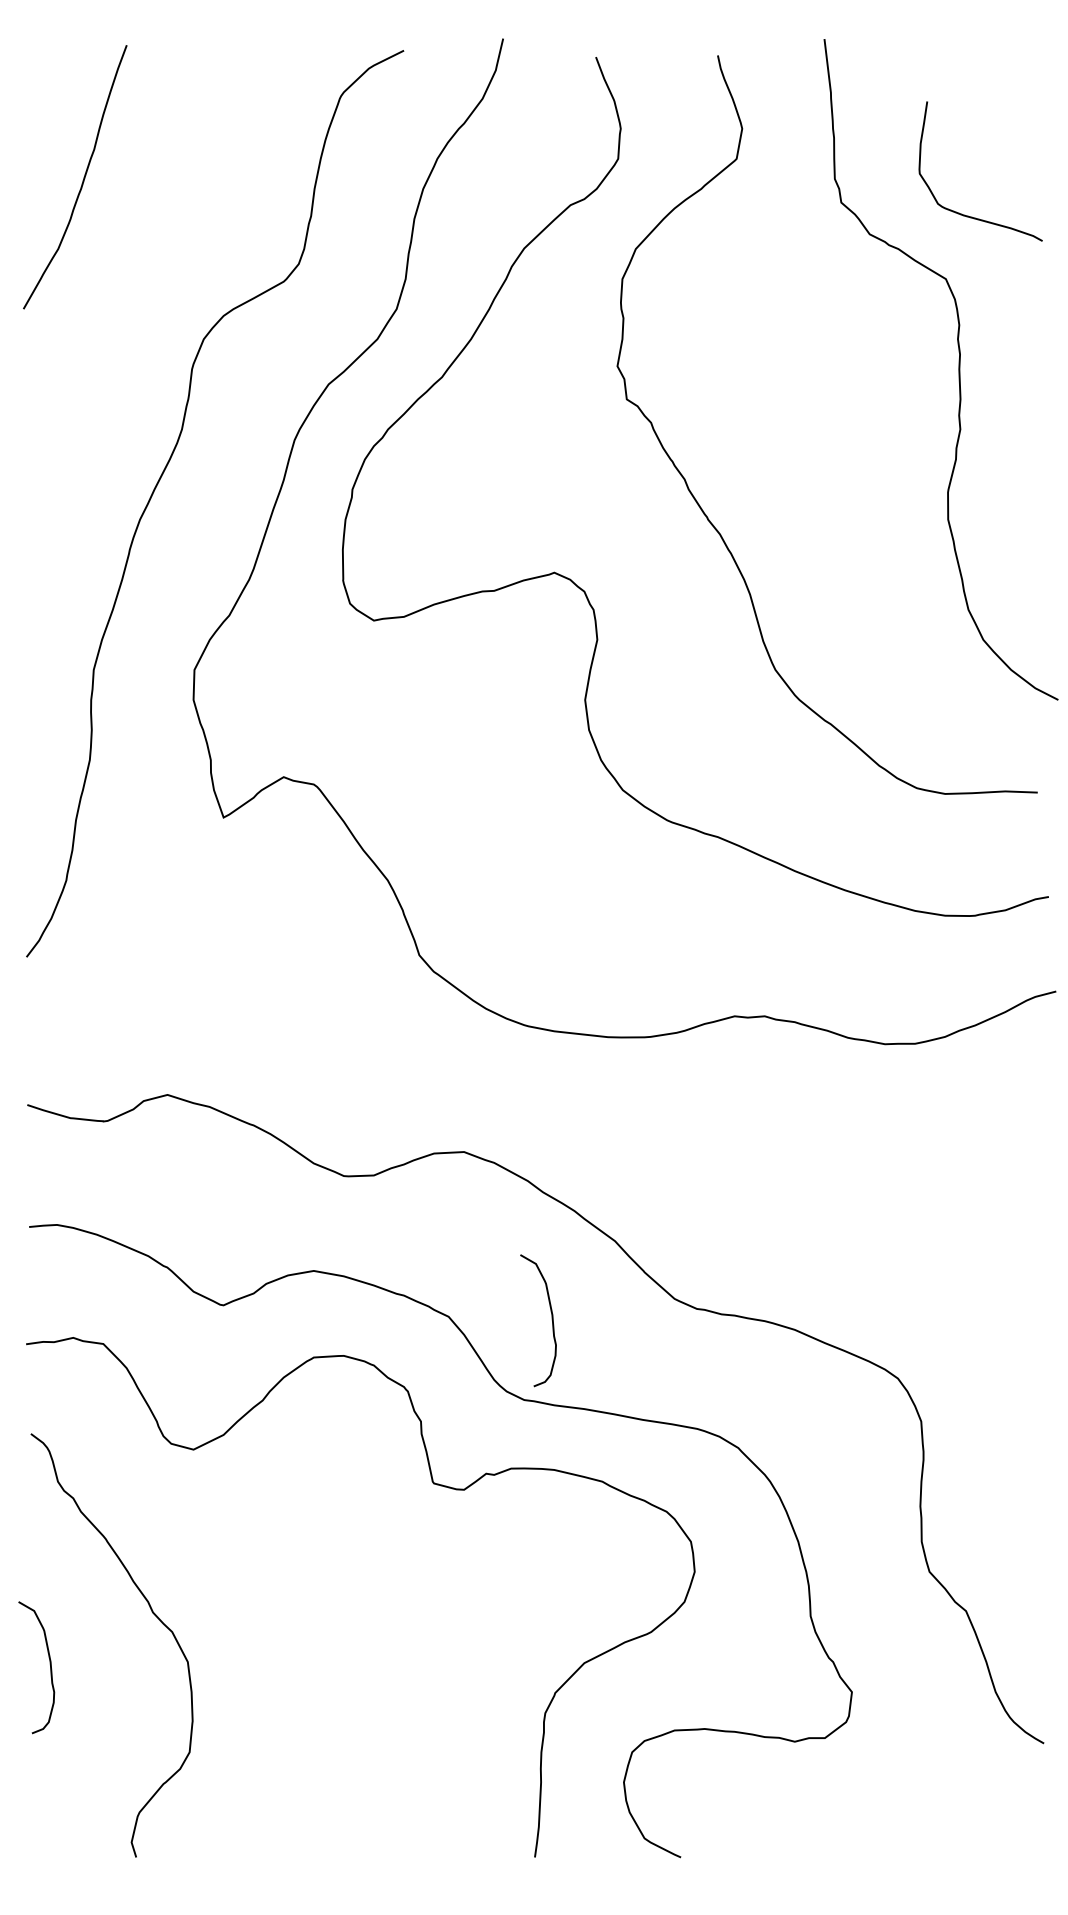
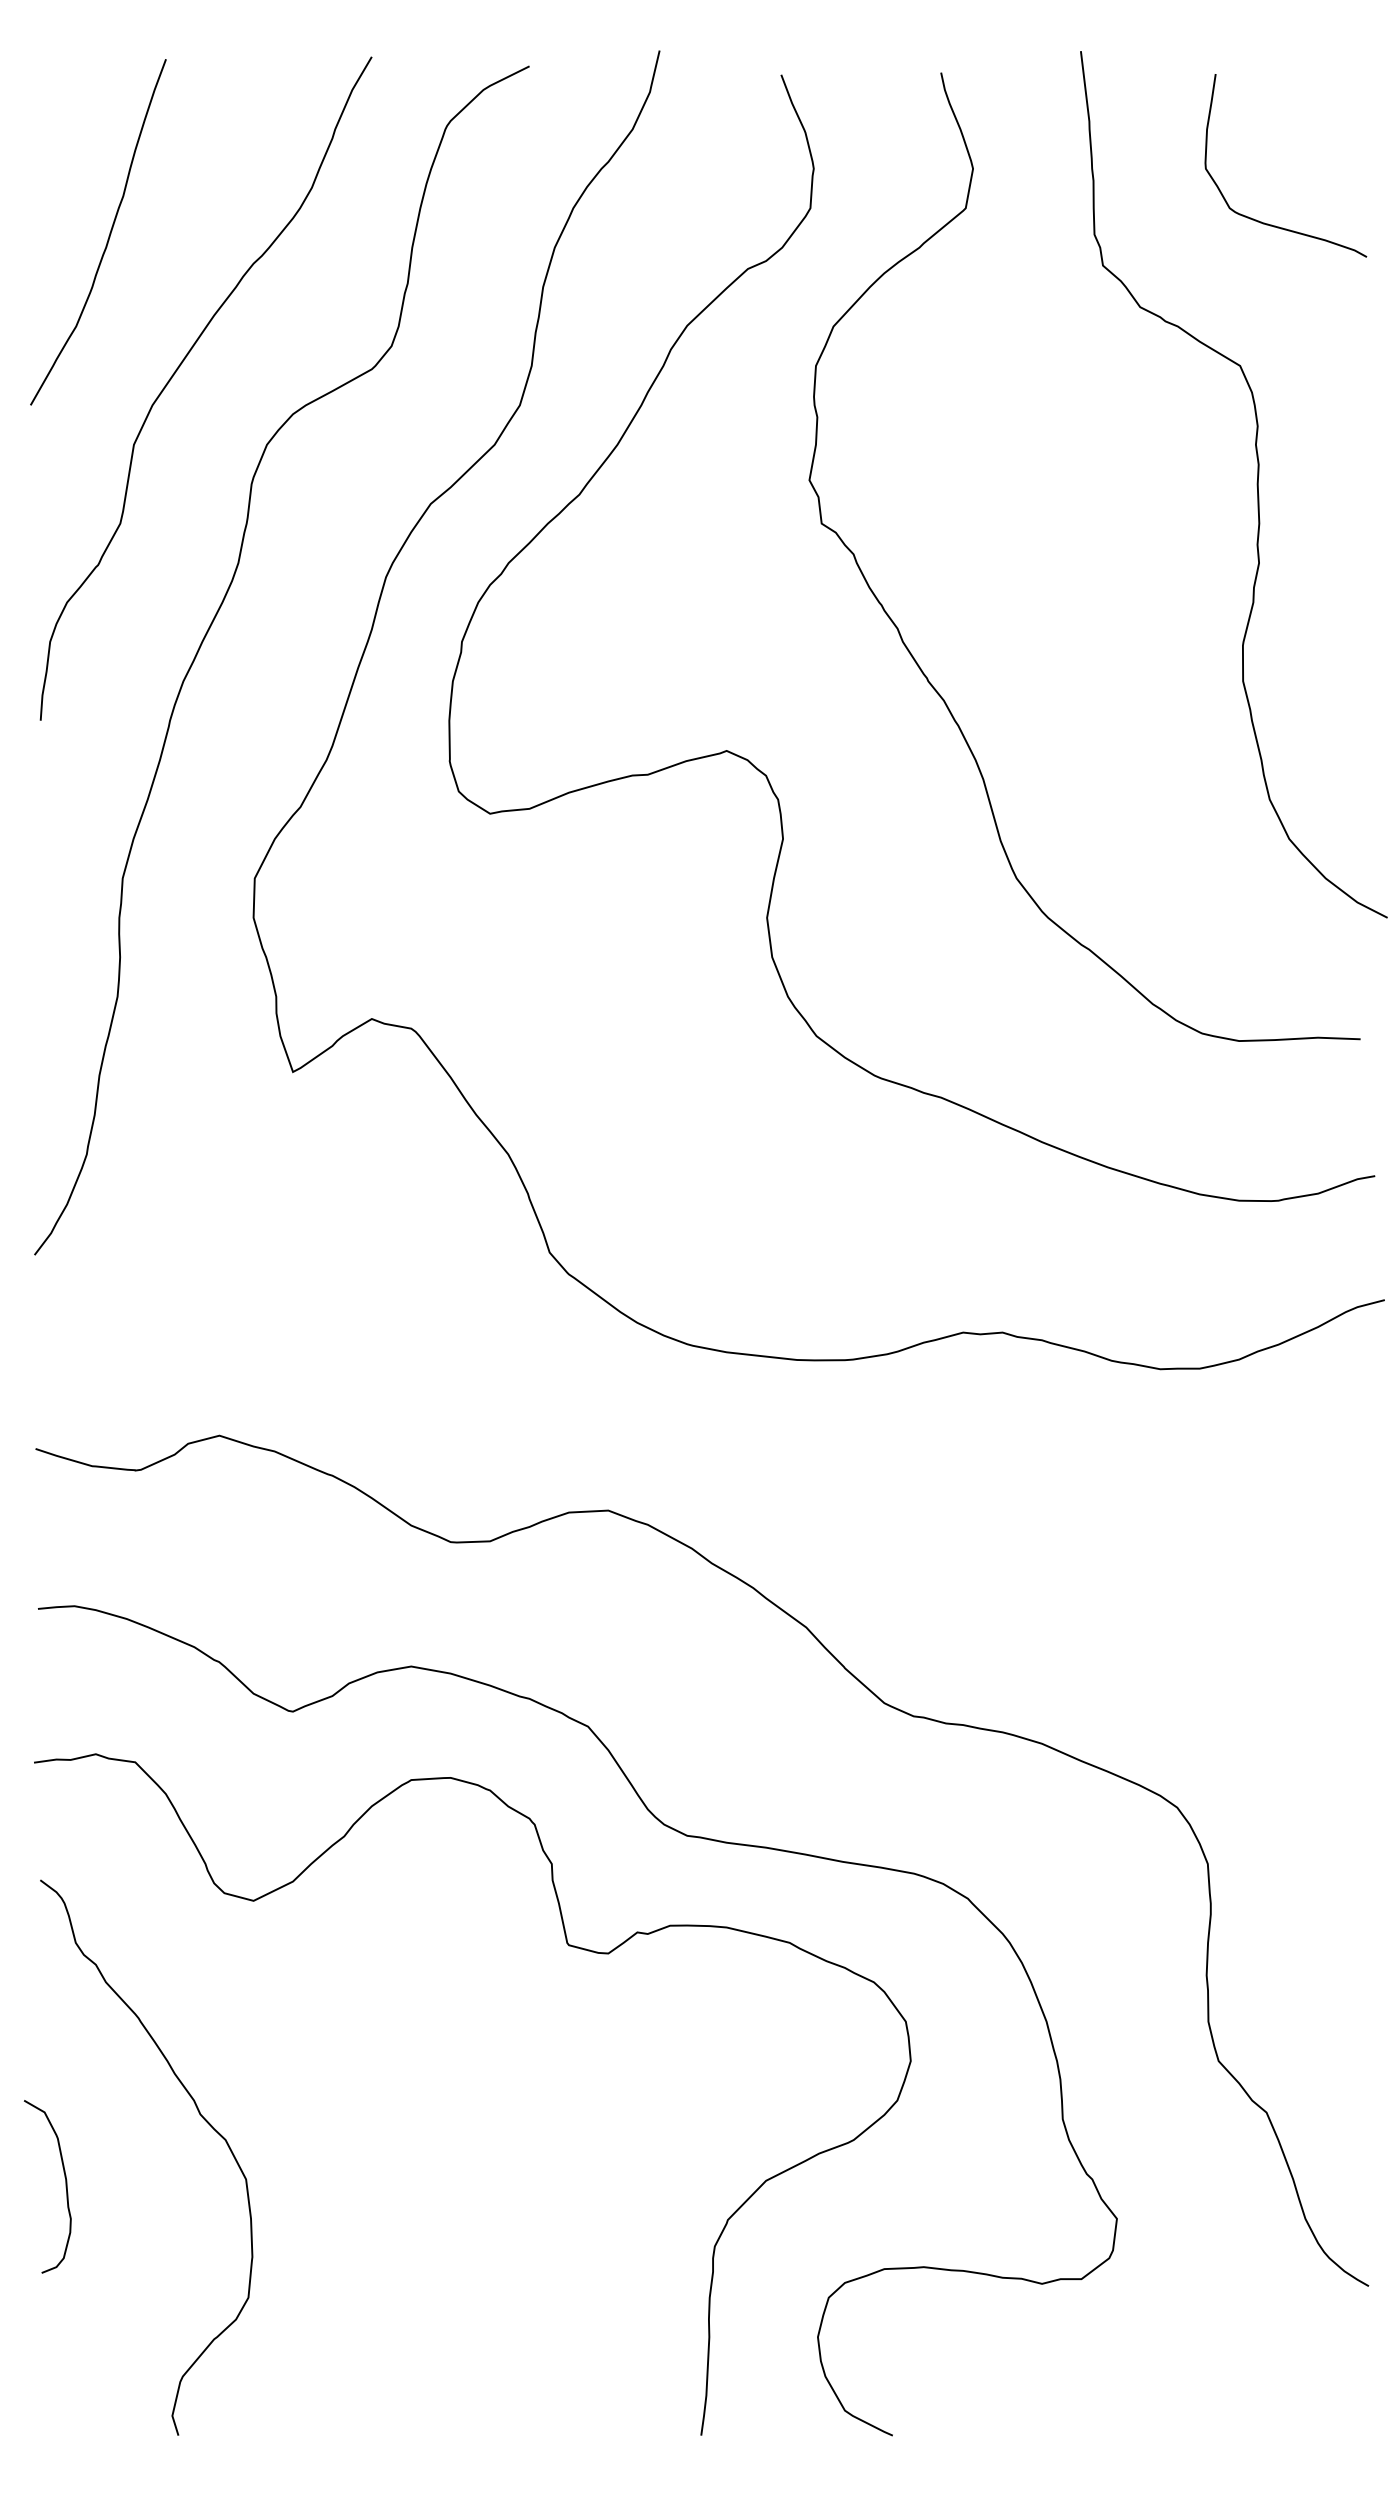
curve: (967, 215) -> (1268, 223), moved
curve: (136, 281) -> (178, 369), added
curve: (551, 1320) -> (723, 1731), removed

